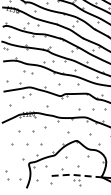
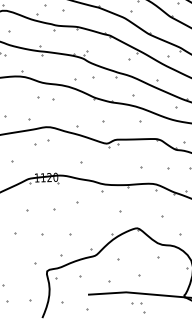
line: (75, 175) -> (134, 293), dashed -> solid

